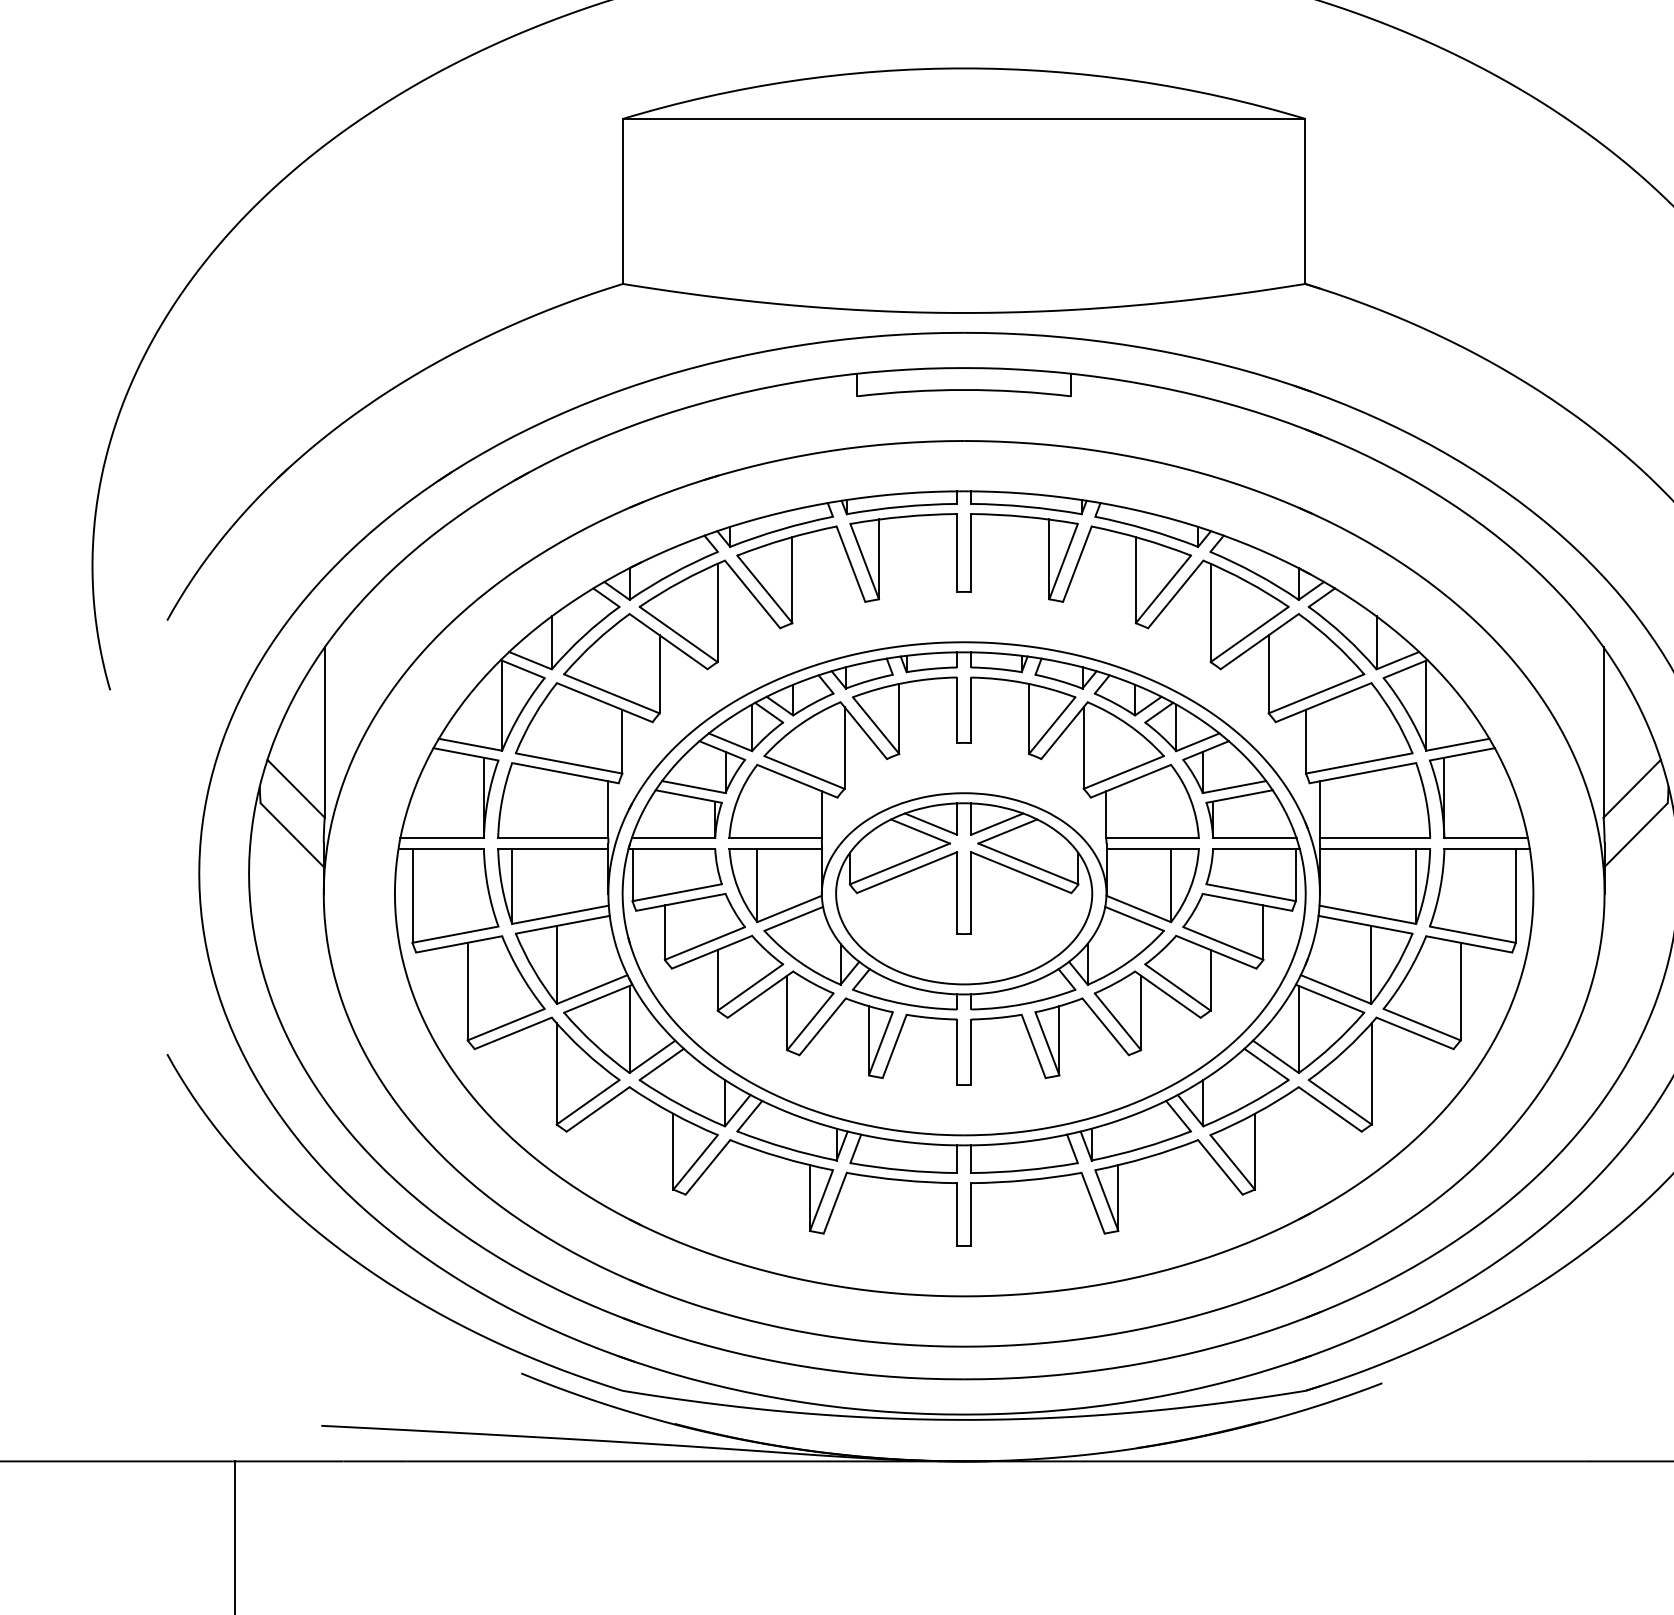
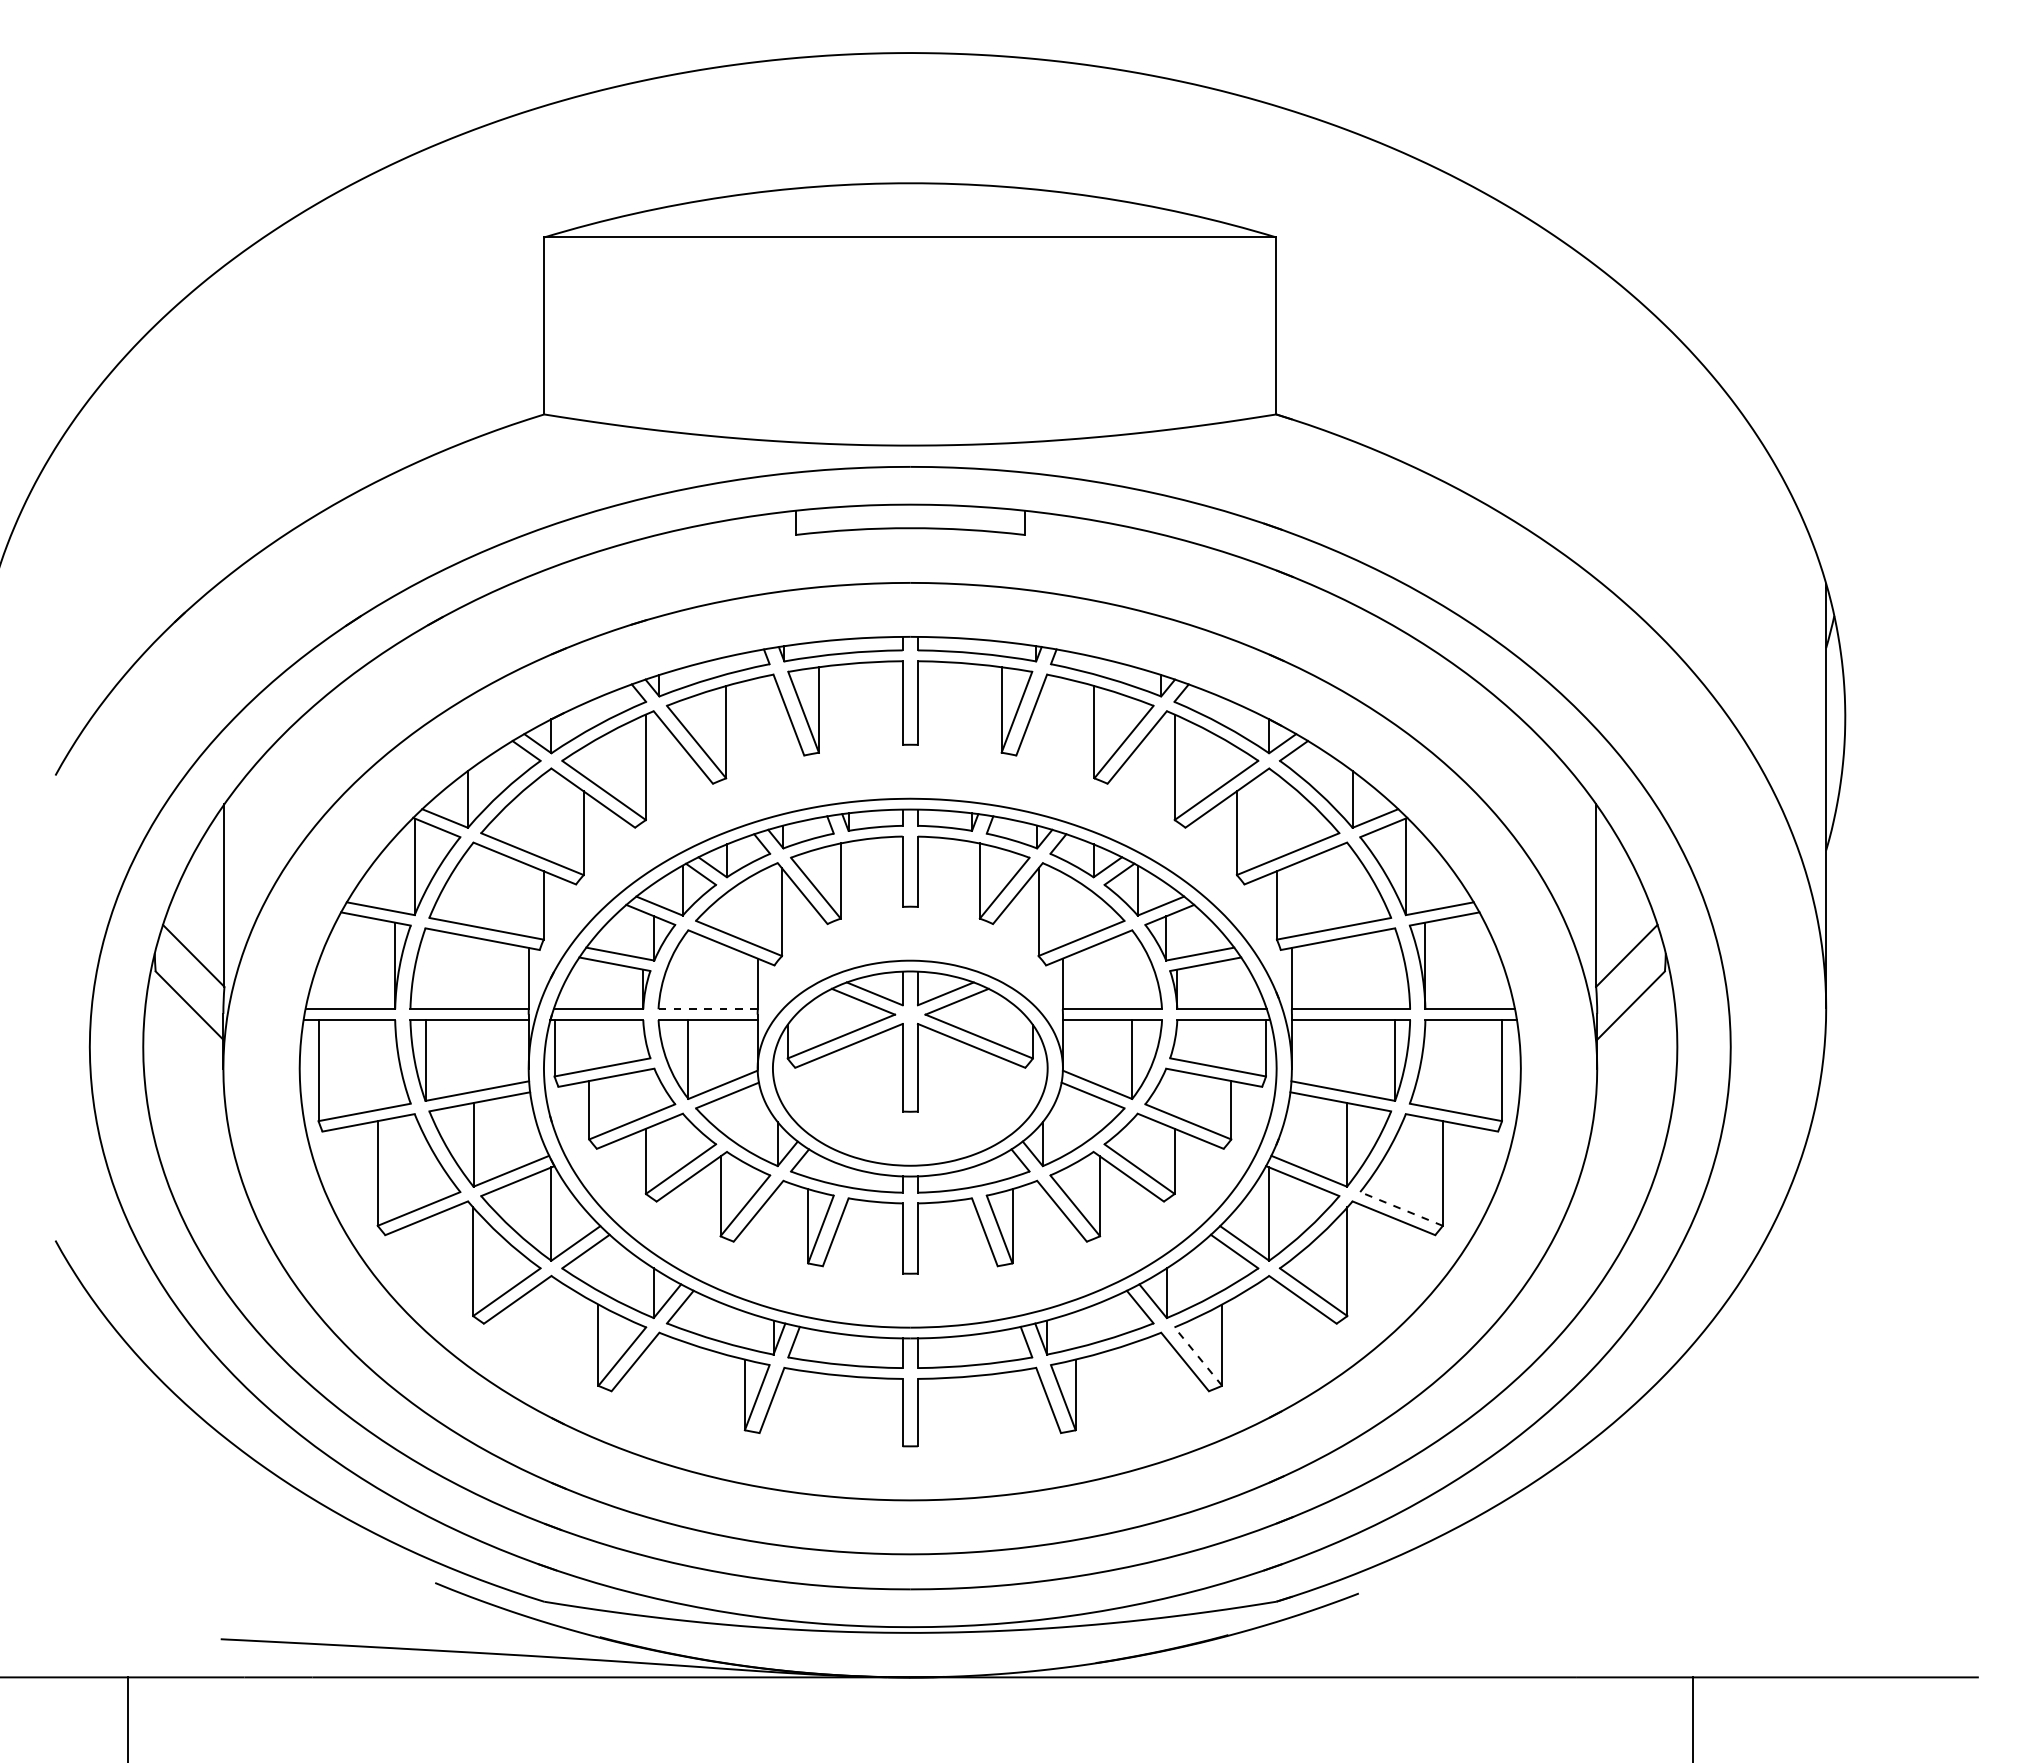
line: (776, 838) -> (708, 1009), solid -> dashed
line: (1422, 1024) -> (1401, 1208), solid -> dashed
line: (1232, 1162) -> (1198, 1356), solid -> dashed

